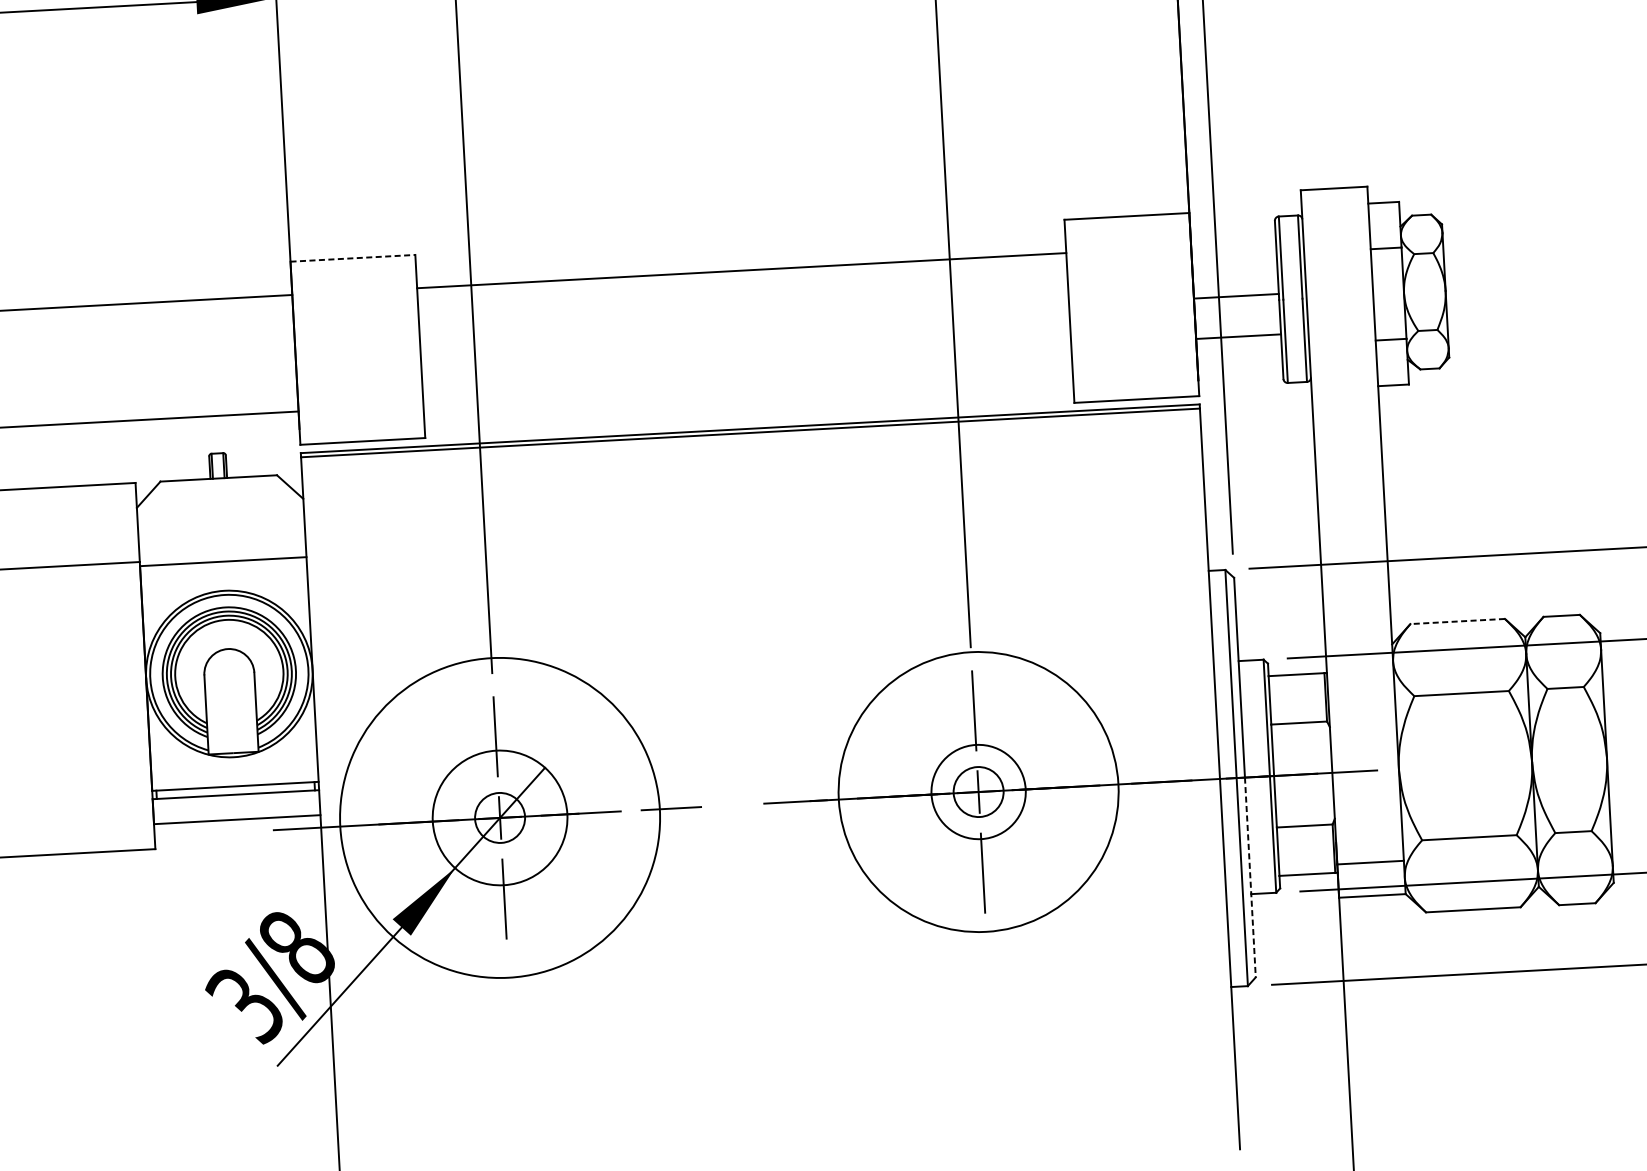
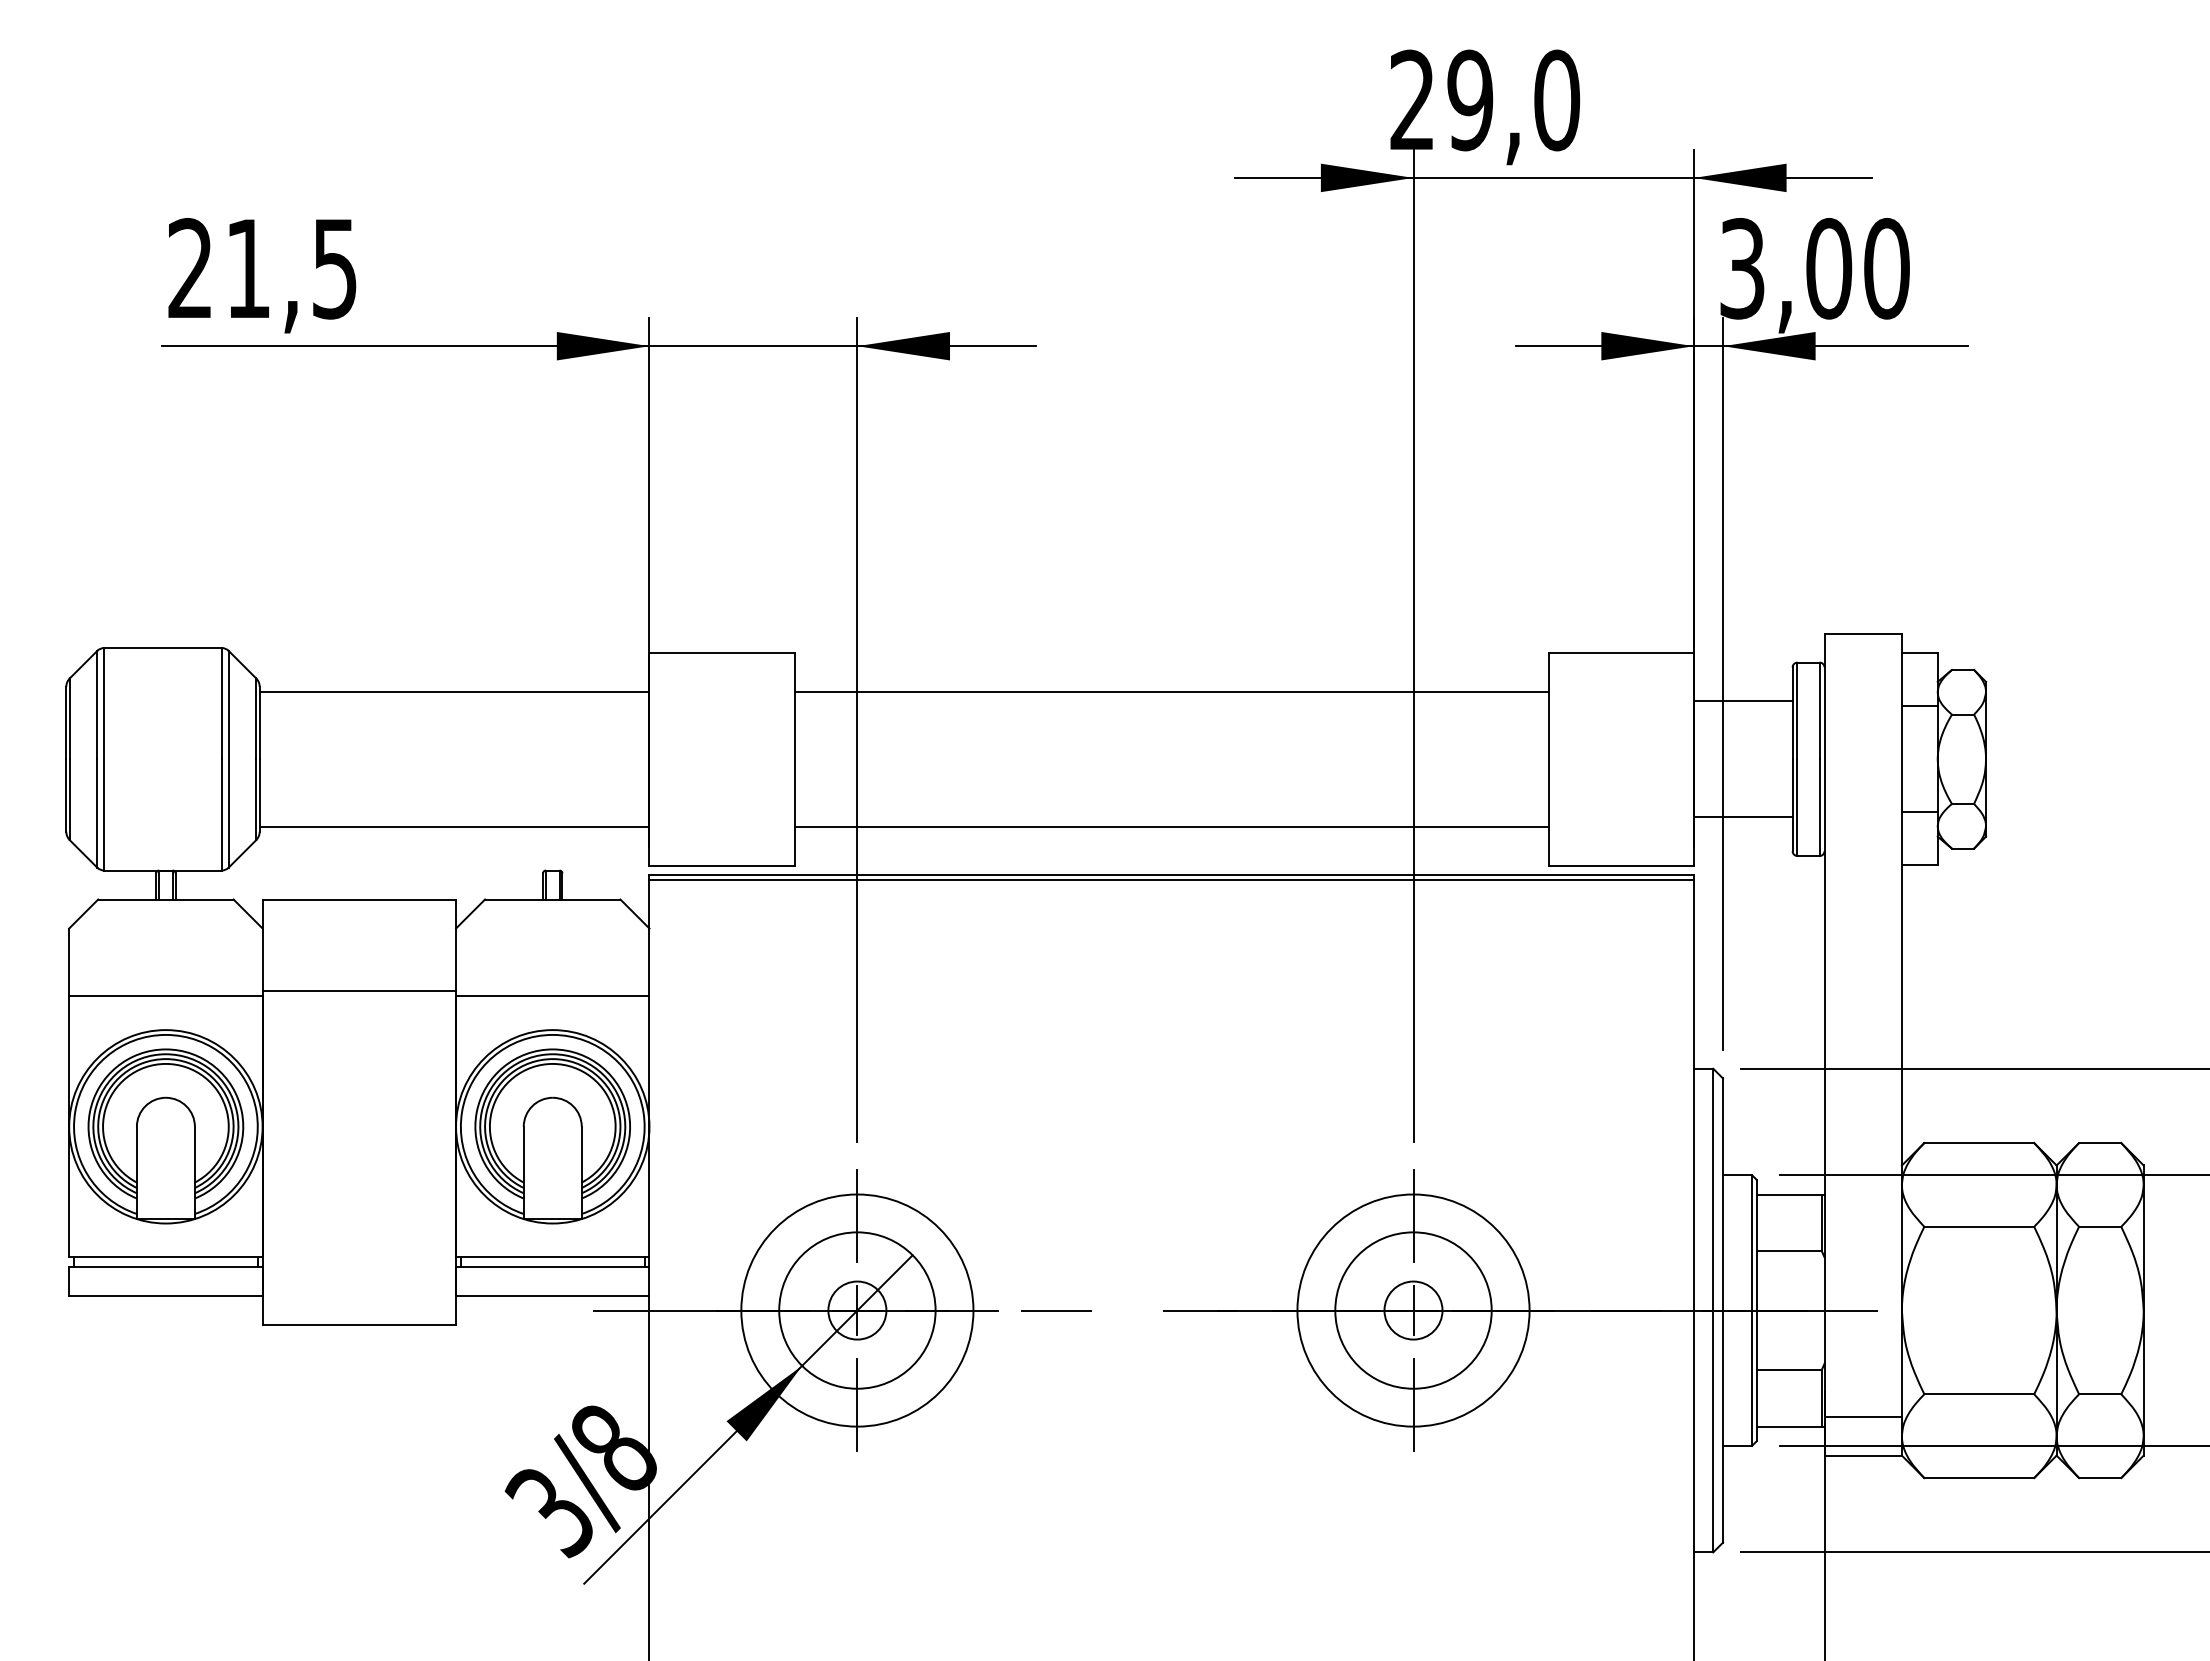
line: (353, 257) -> (722, 652), dashed -> solid
line: (1235, 296) -> (1742, 817), moved
line: (1237, 336) -> (1742, 701), moved
line: (747, 387) -> (1171, 827), added
line: (1457, 621) -> (1979, 1143), dashed -> solid
circle: (978, 791) -> (1413, 1310), size x0.71
circle: (978, 791) -> (1413, 1310), size x1.43
circle: (500, 817) -> (857, 1310), size x0.62
line: (1249, 878) -> (1722, 1427), dashed -> solid

